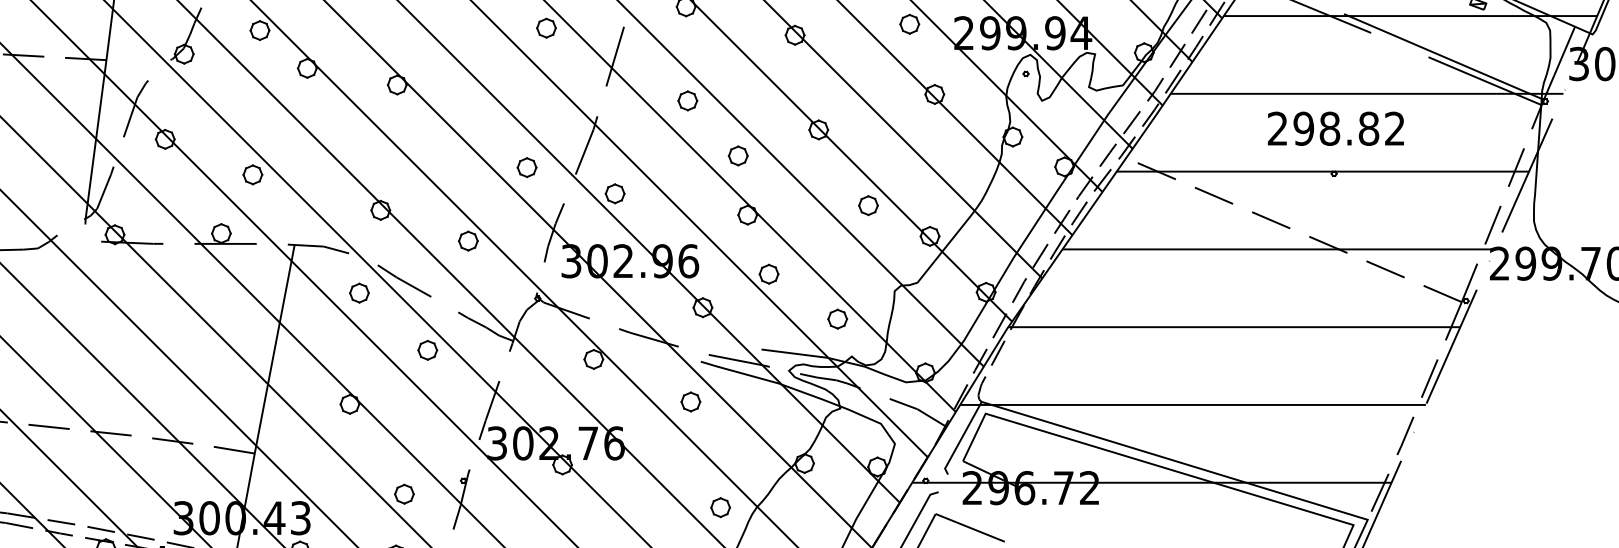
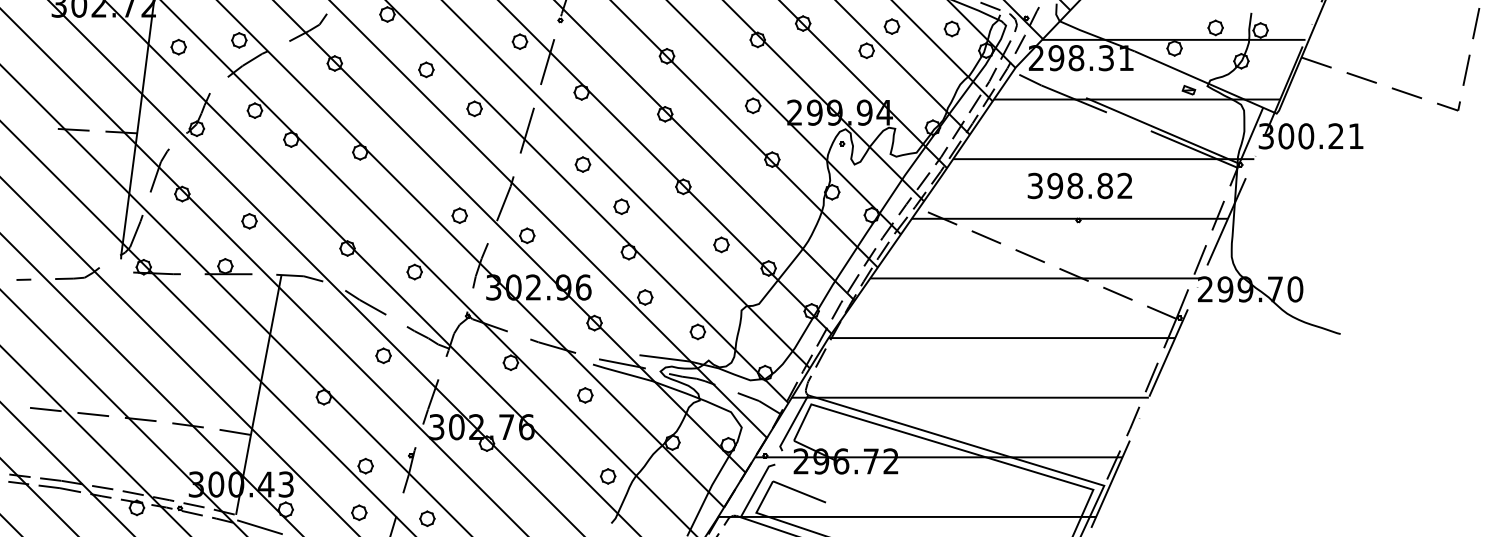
text: (1276, 129) -> (1034, 186), 298.82 -> 398.82
part: (359, 292) -> (331, 311), removed

